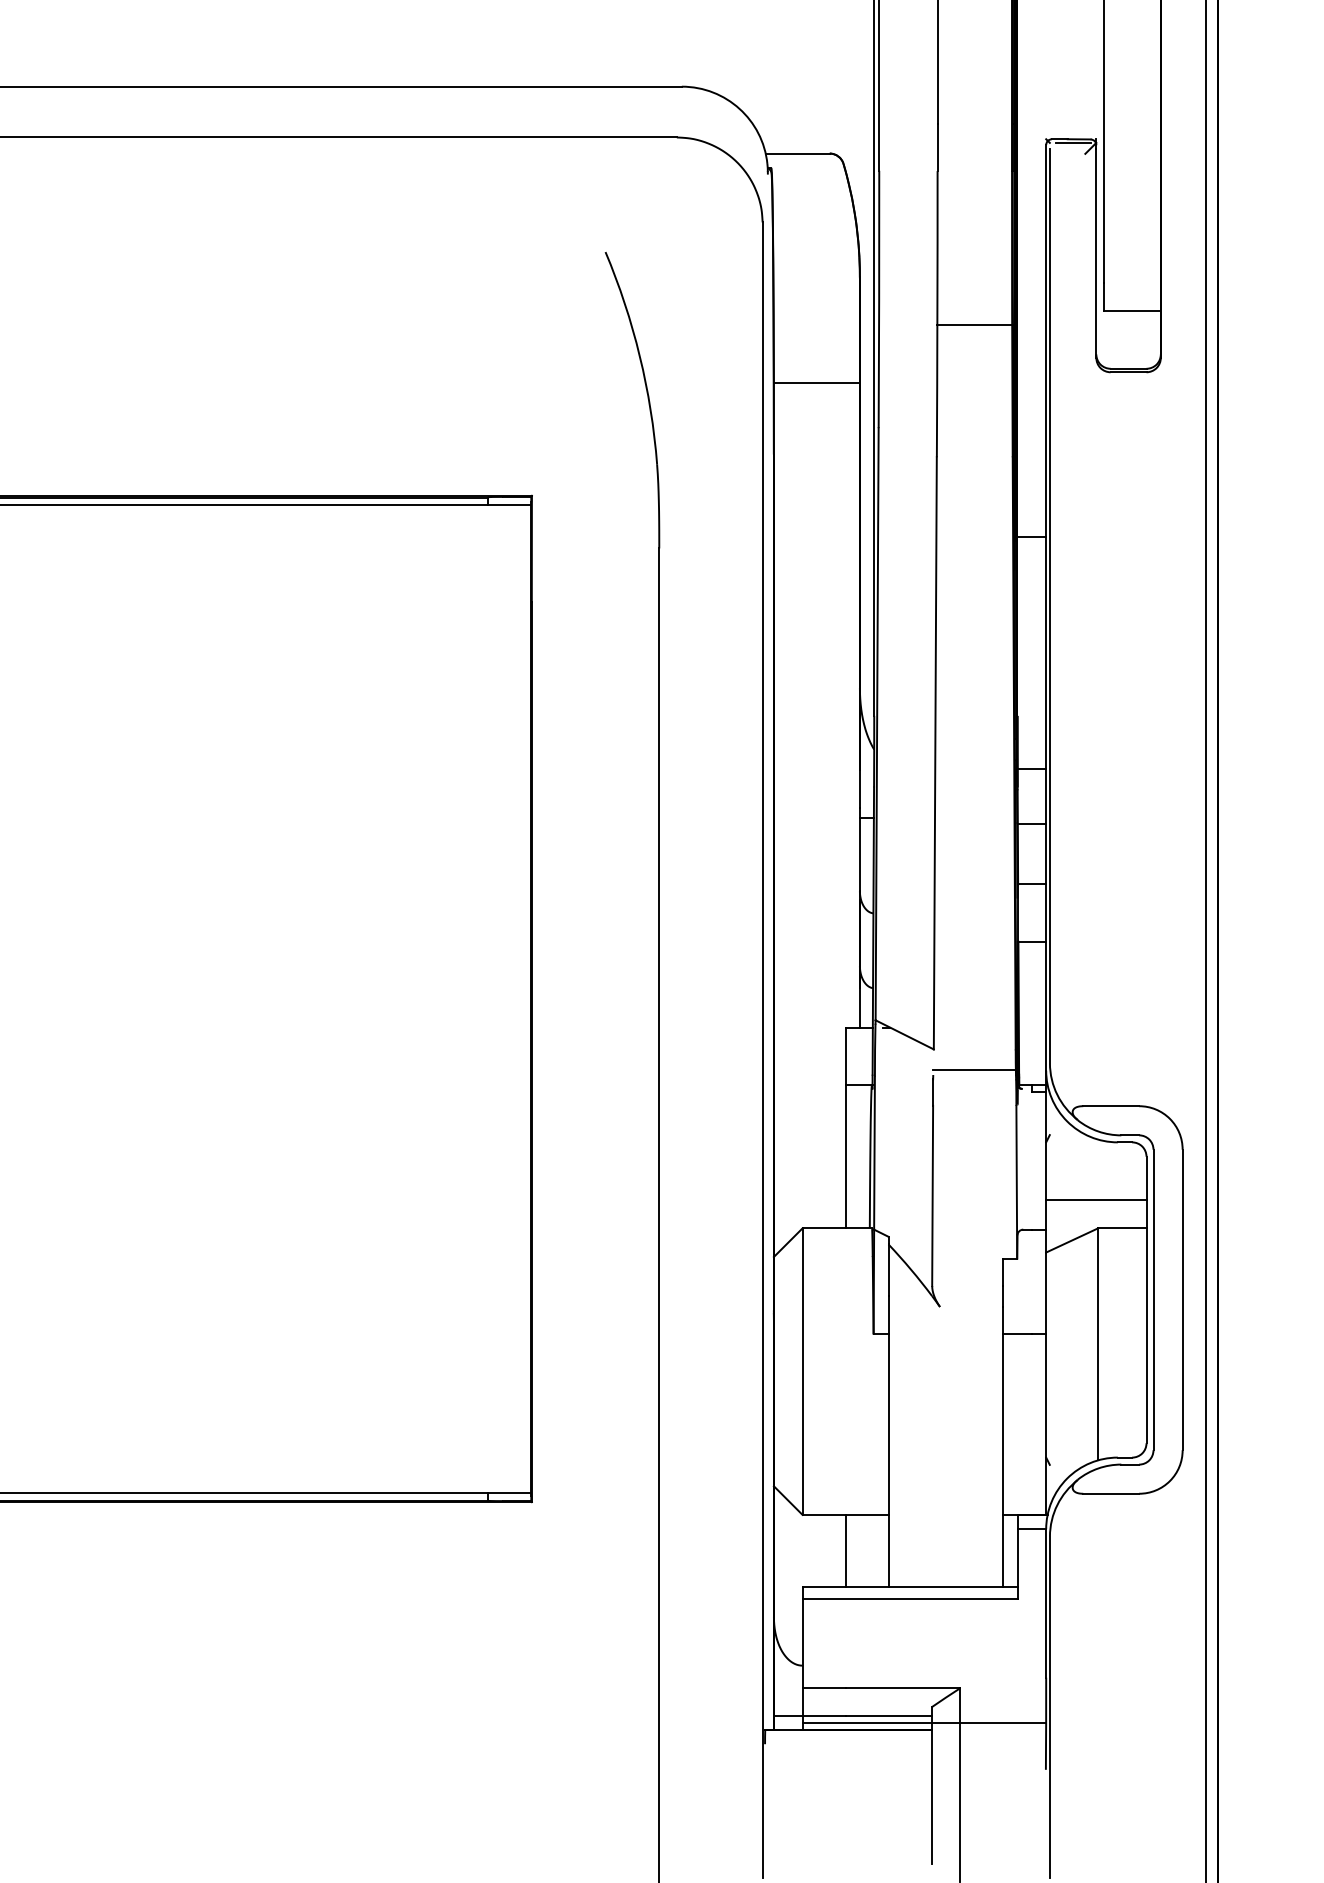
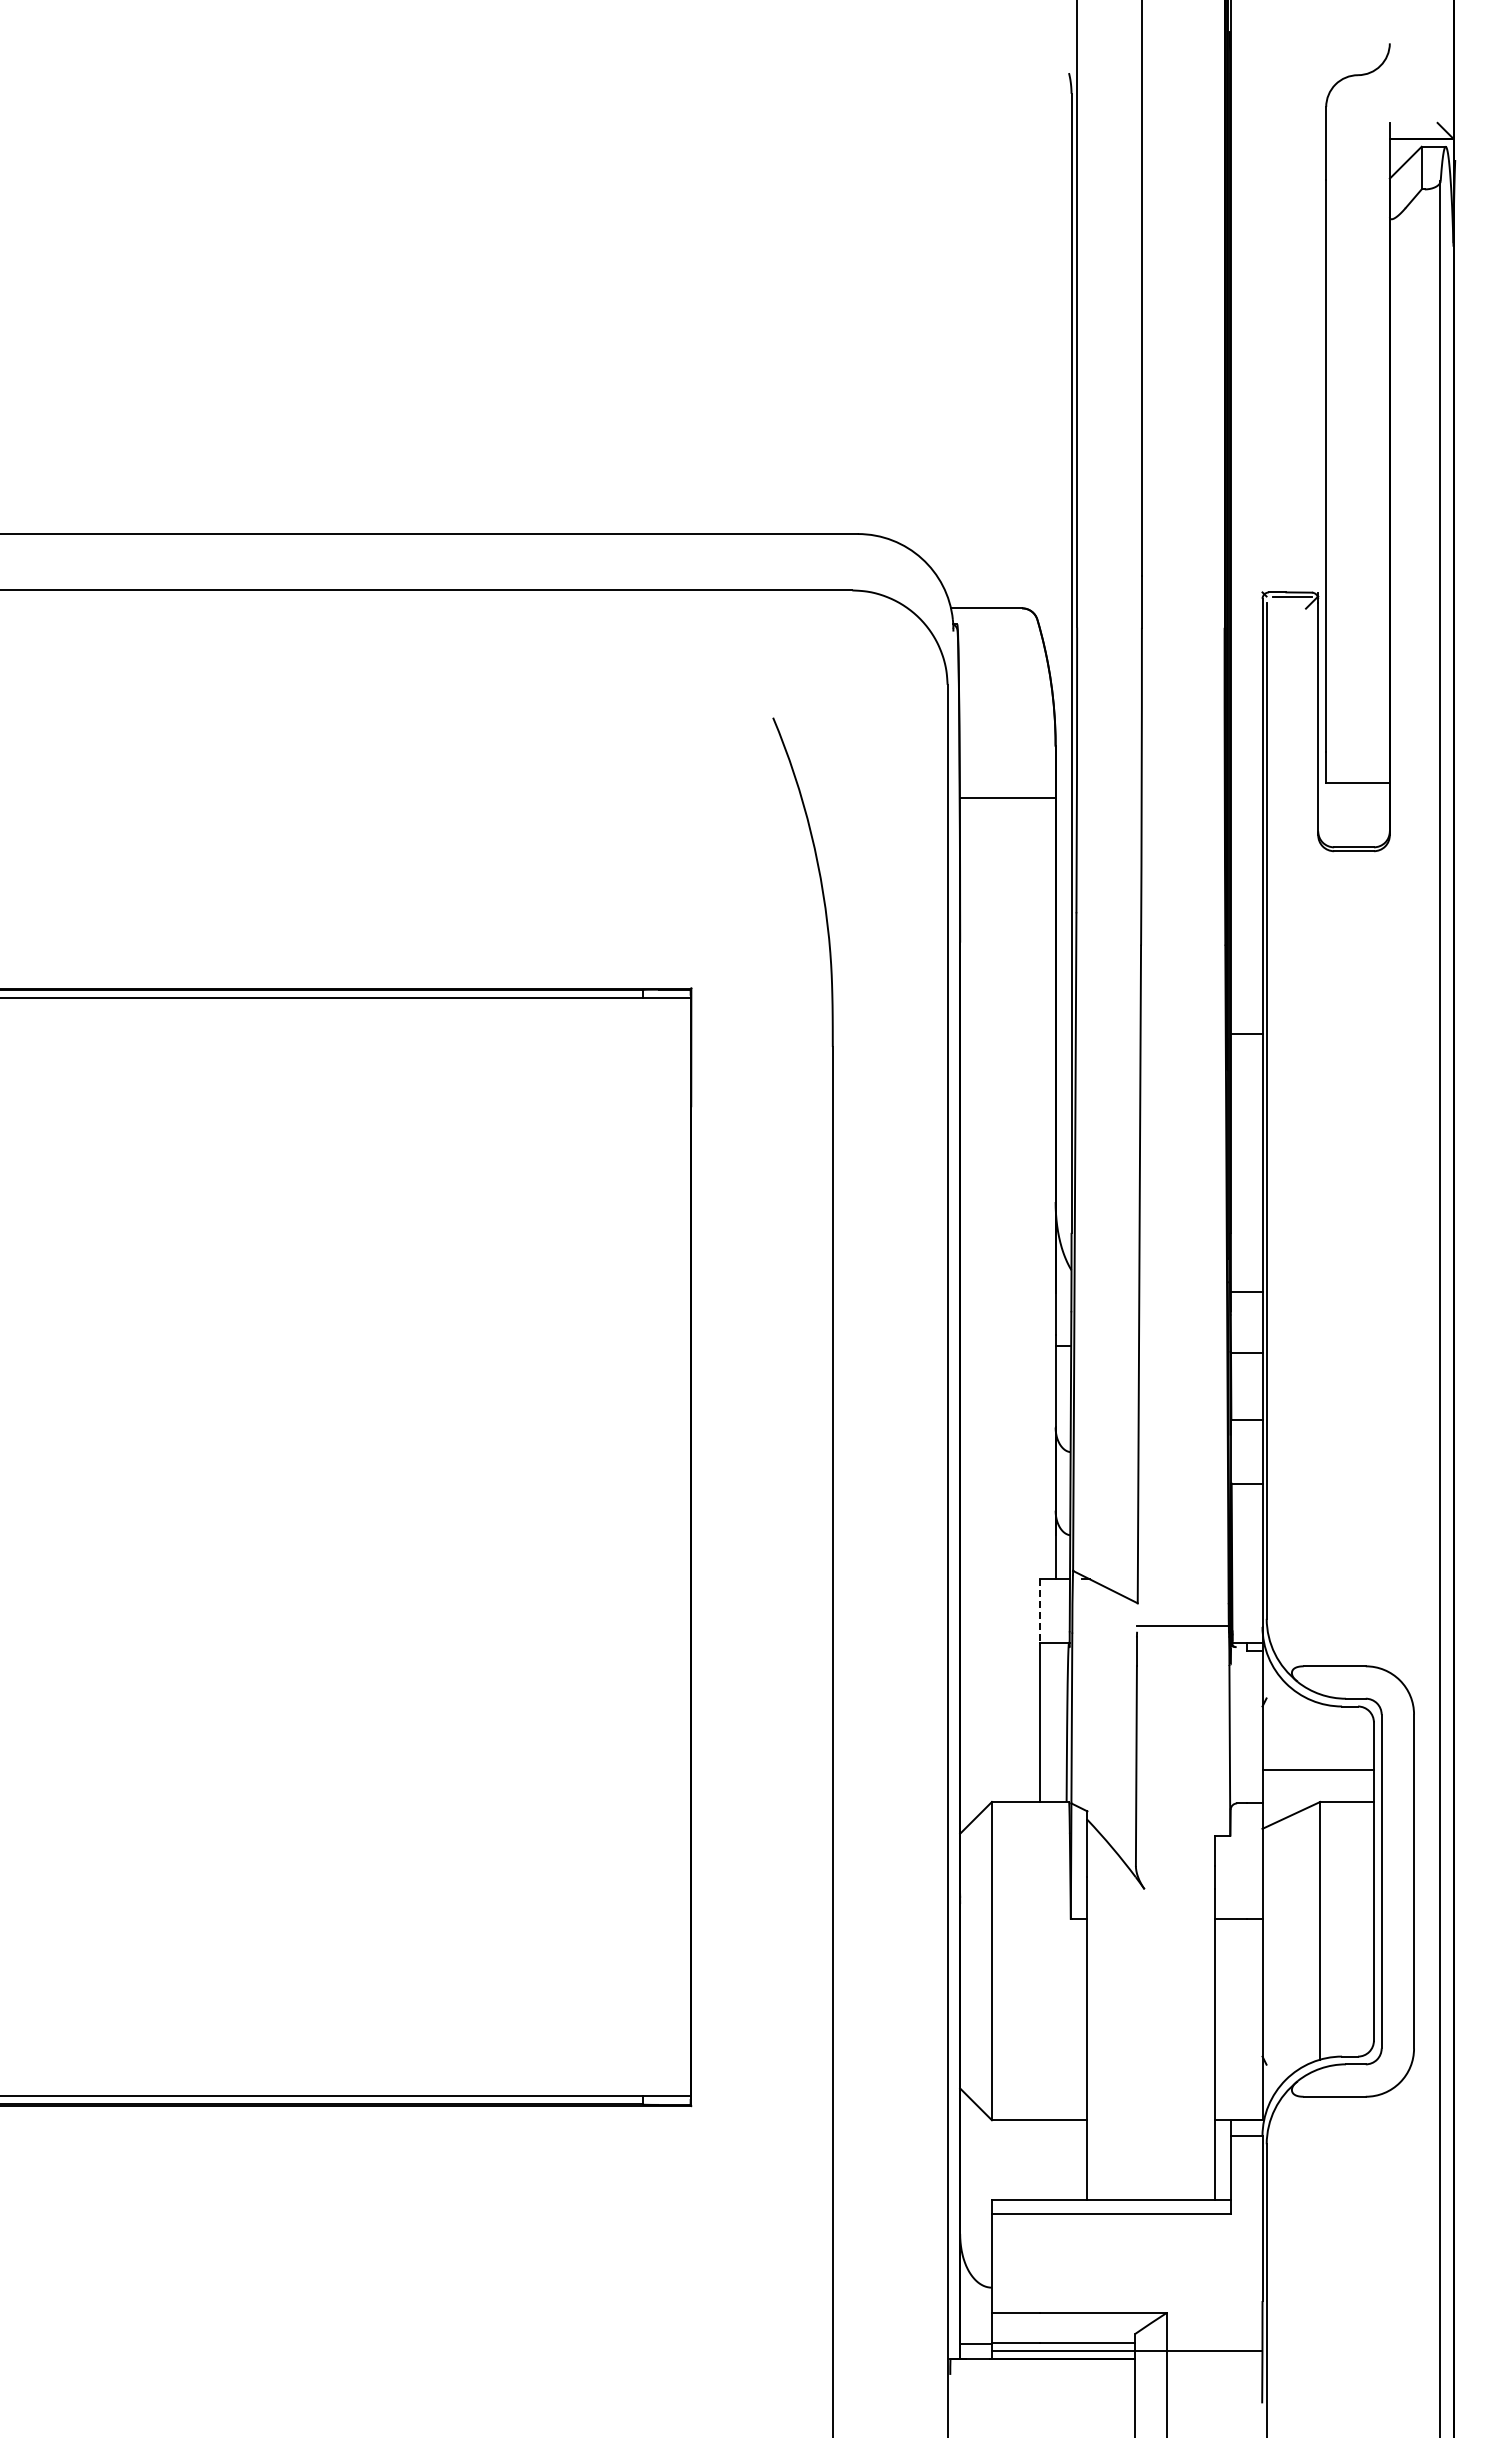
line: (975, 324) -> (1183, 798), removed
line: (816, 383) -> (1007, 798), moved
line: (845, 1056) -> (1039, 1611), solid -> dashed
line: (845, 1550) -> (1039, 2159), removed

